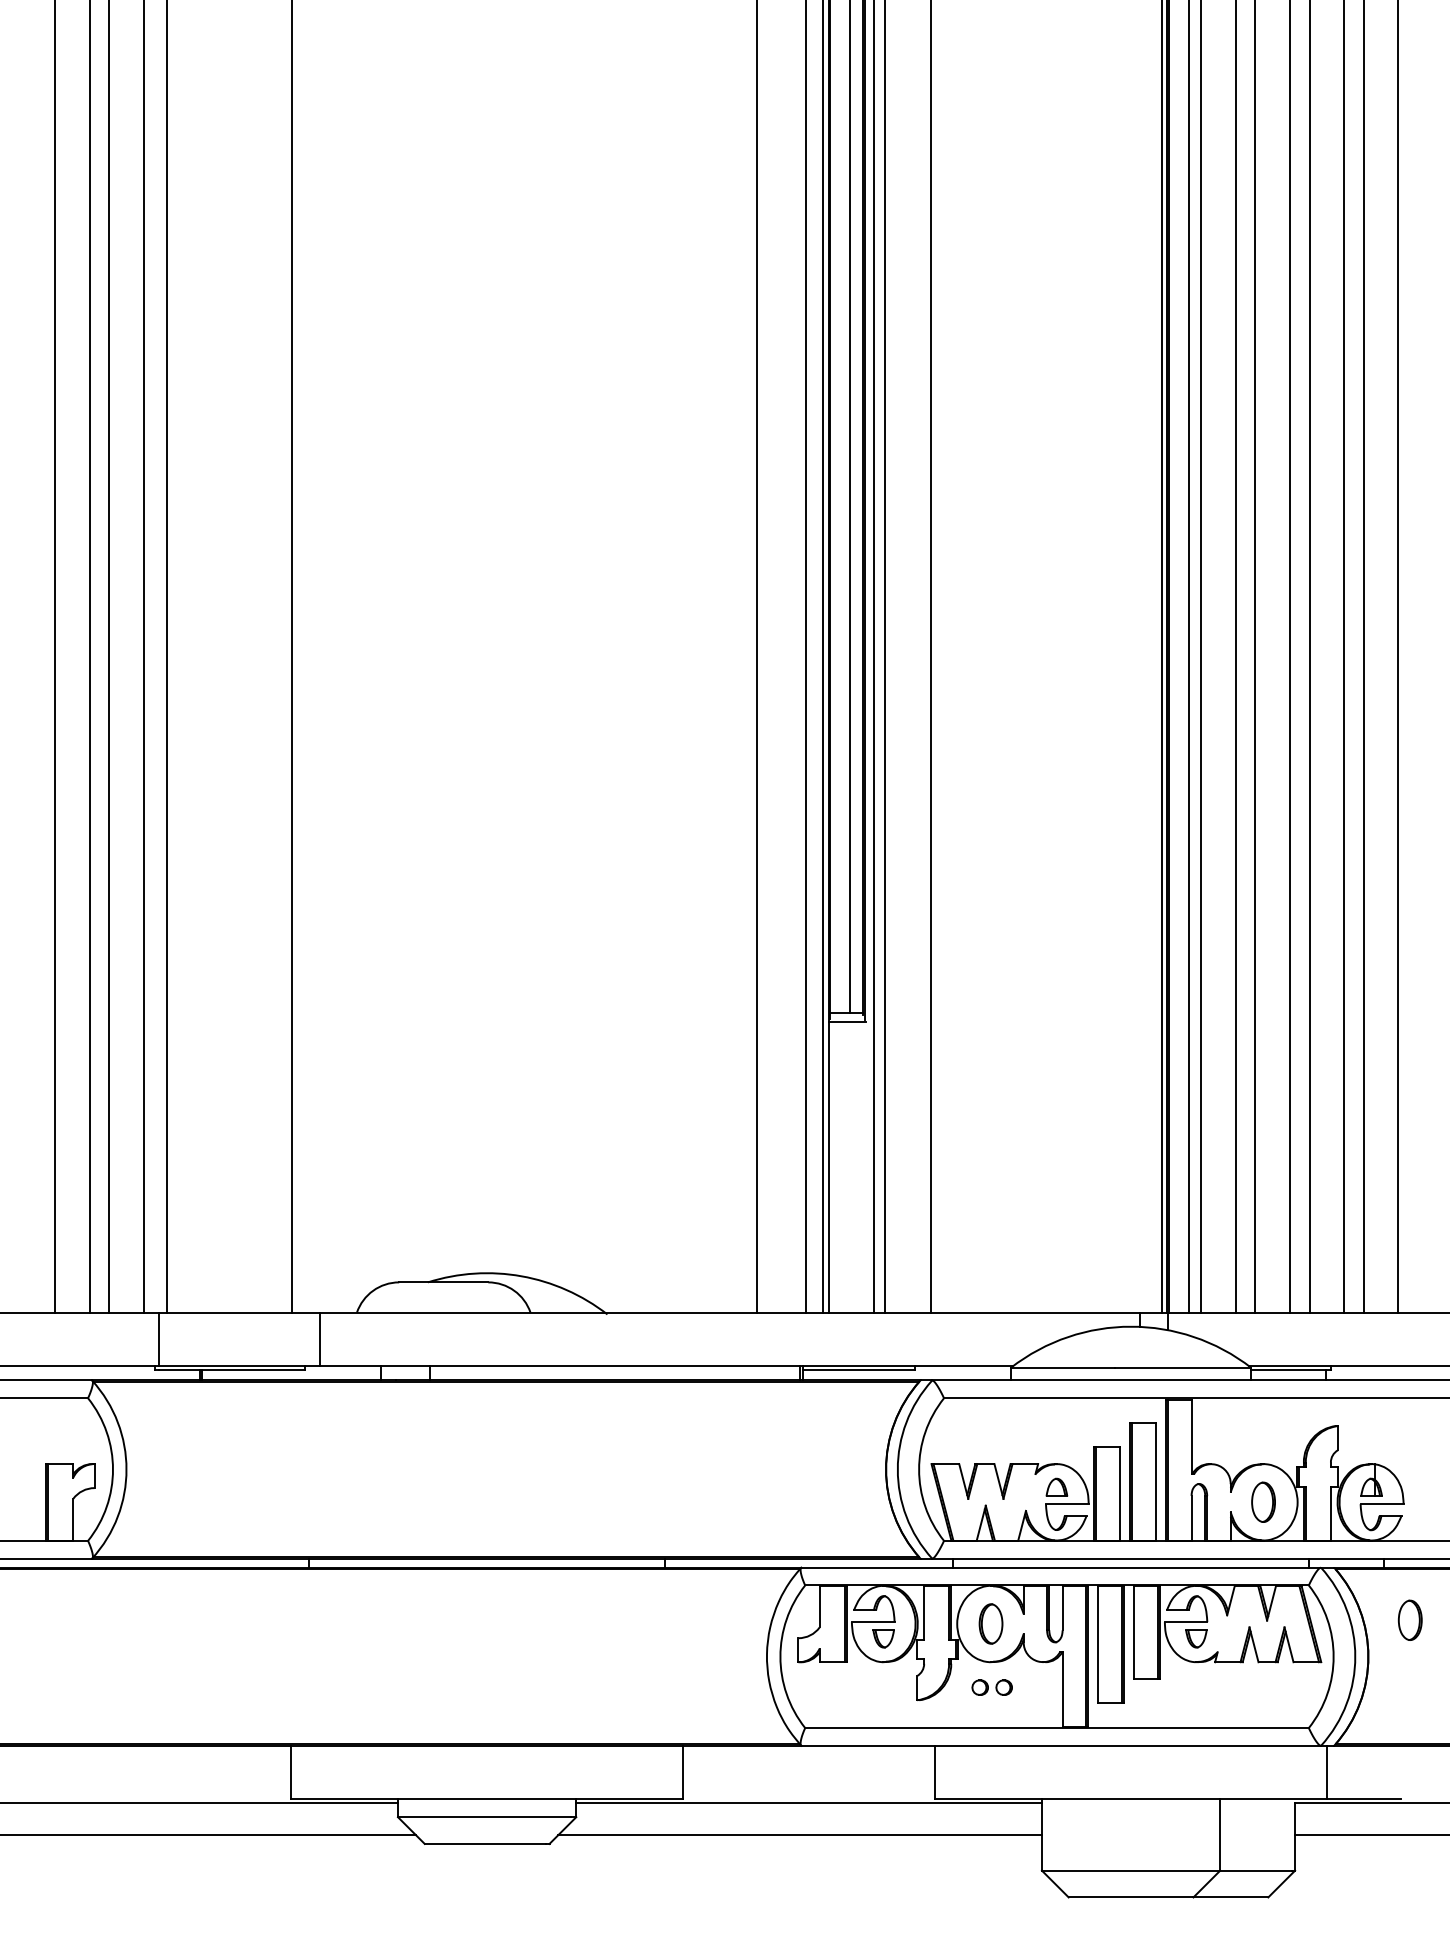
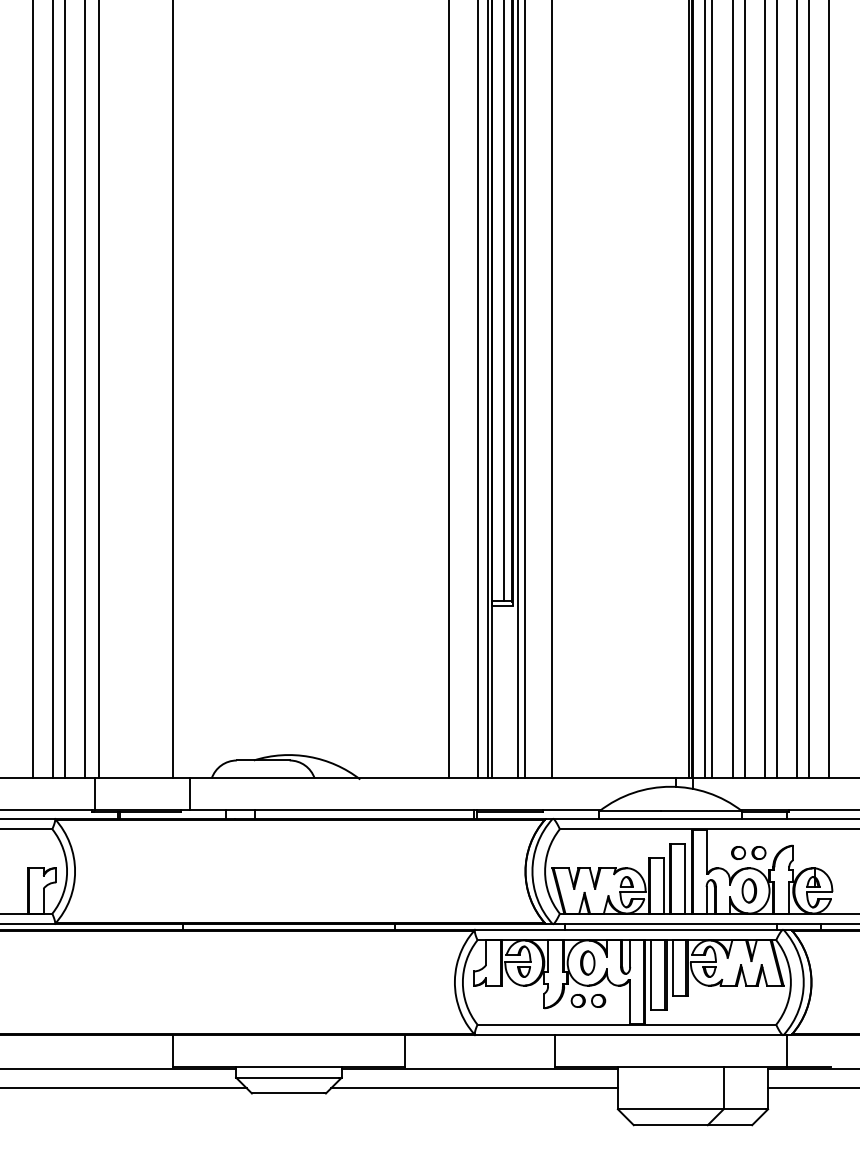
part: (1262, 1437) -> (748, 852), added
part: (1410, 1619) -> (836, 960), removed
part: (992, 1687) -> (588, 1000), size x1.43

